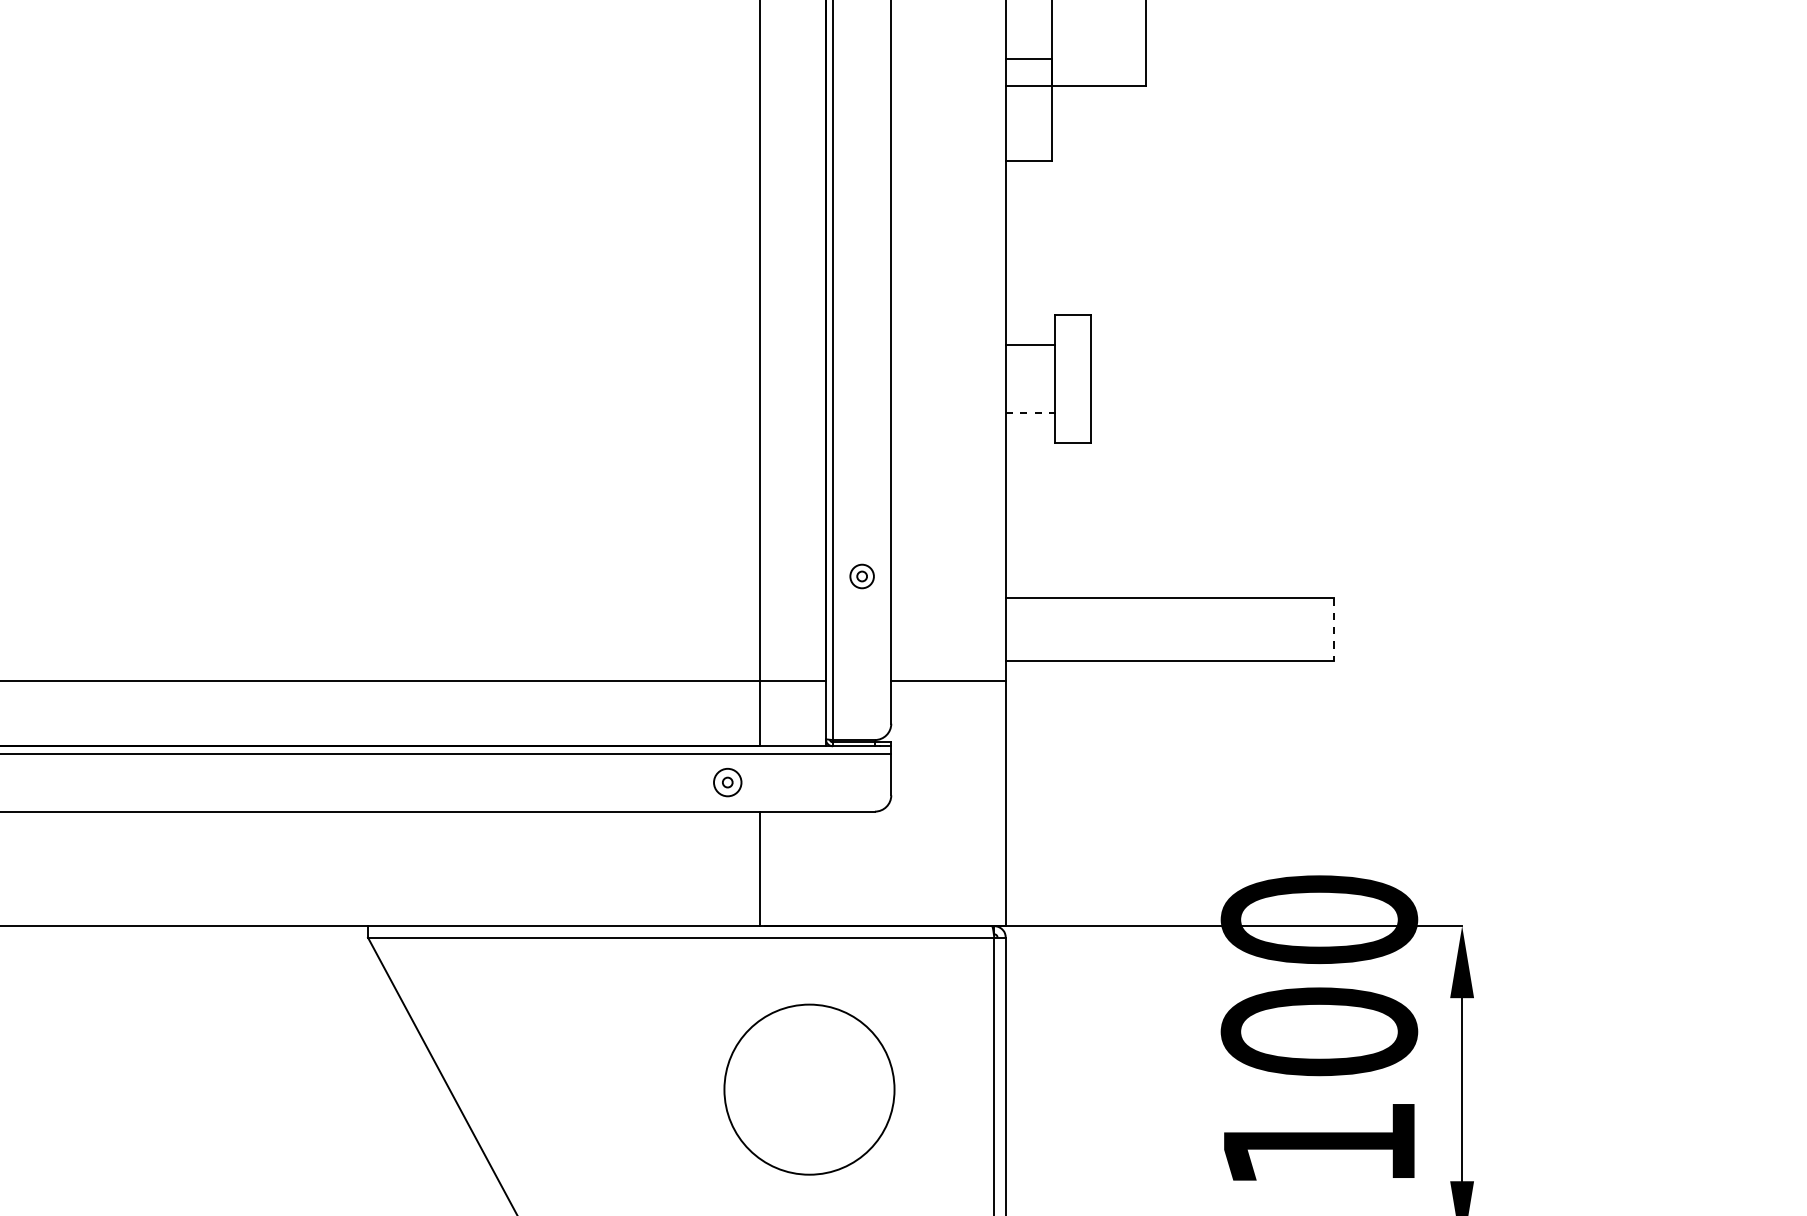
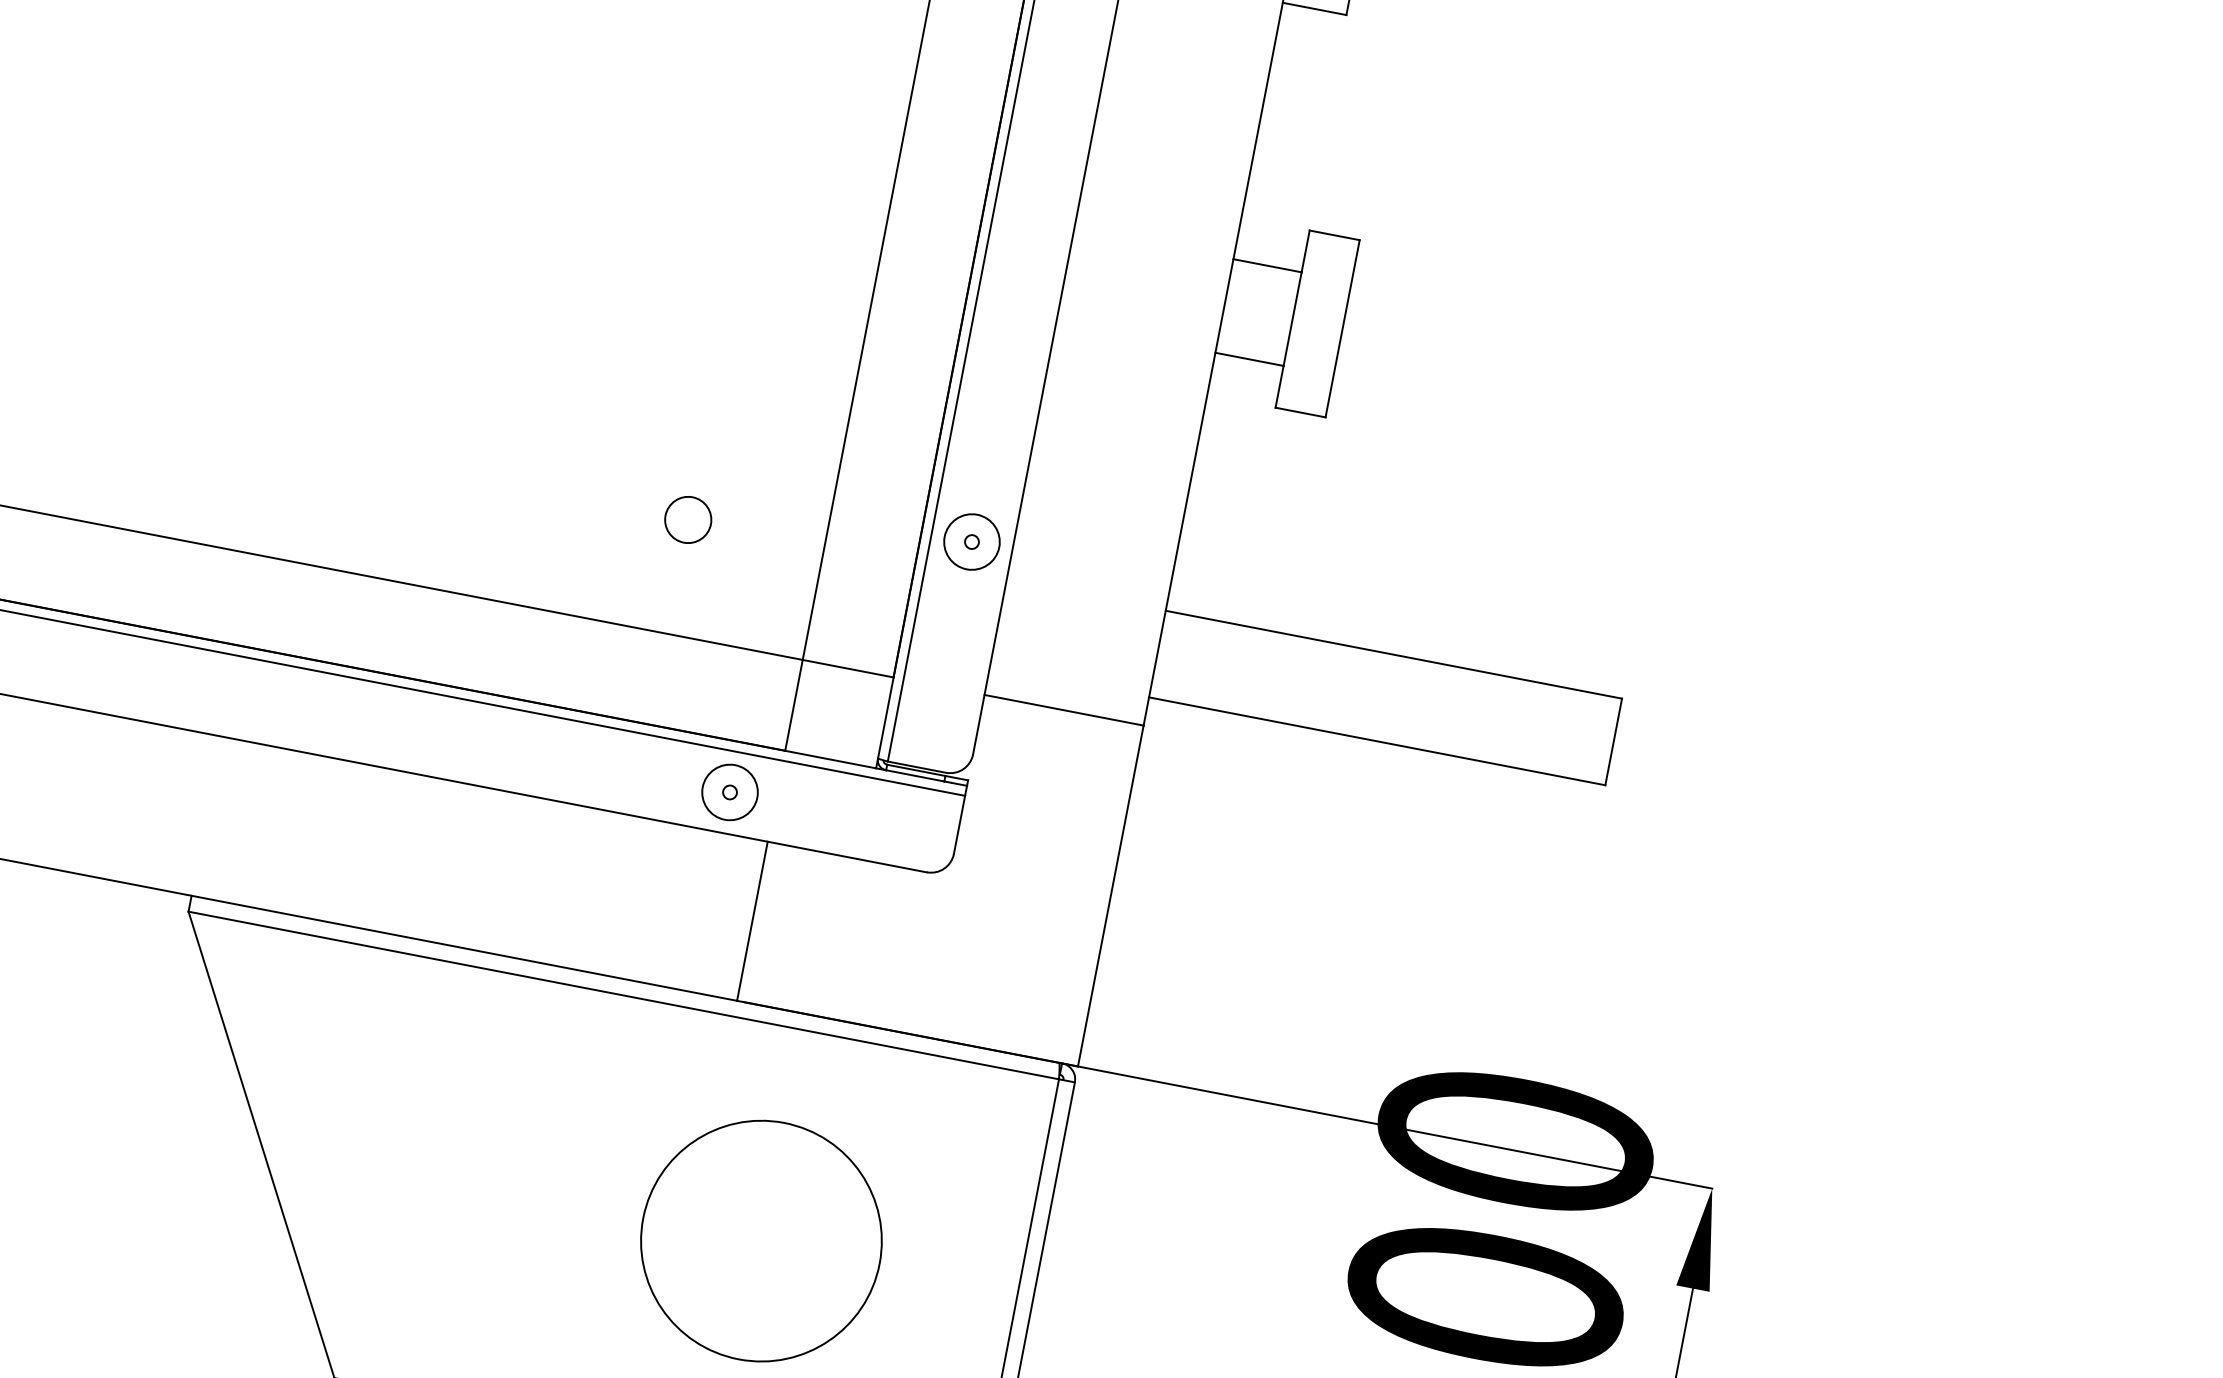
line: (1030, 412) -> (1249, 359), dashed -> solid
circle: (861, 576) -> (971, 541), size x1.67
circle: (662, 598) -> (688, 519), added
line: (1334, 629) -> (1614, 742), dashed -> solid
circle: (727, 782) -> (729, 792), size x1.43

